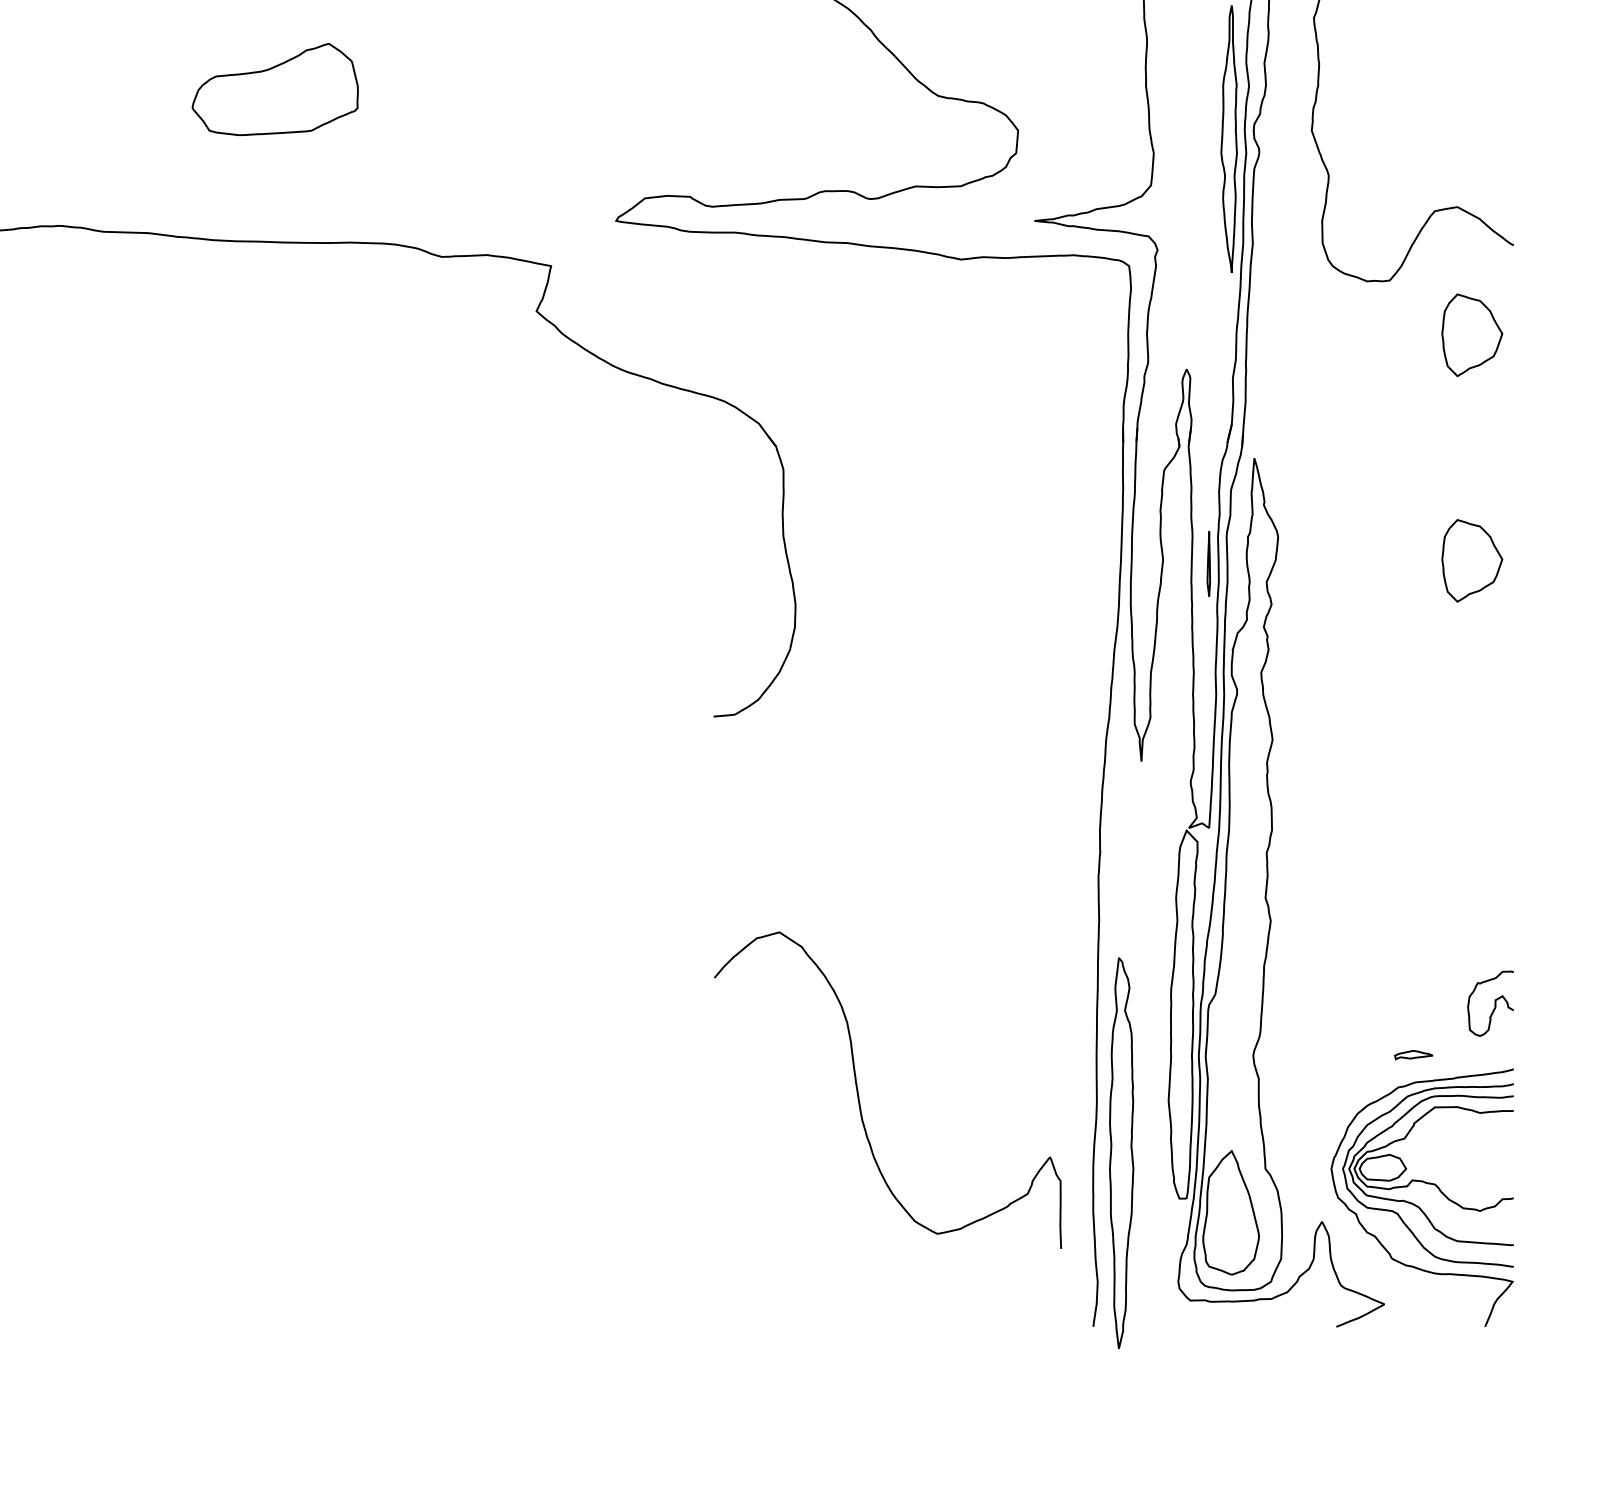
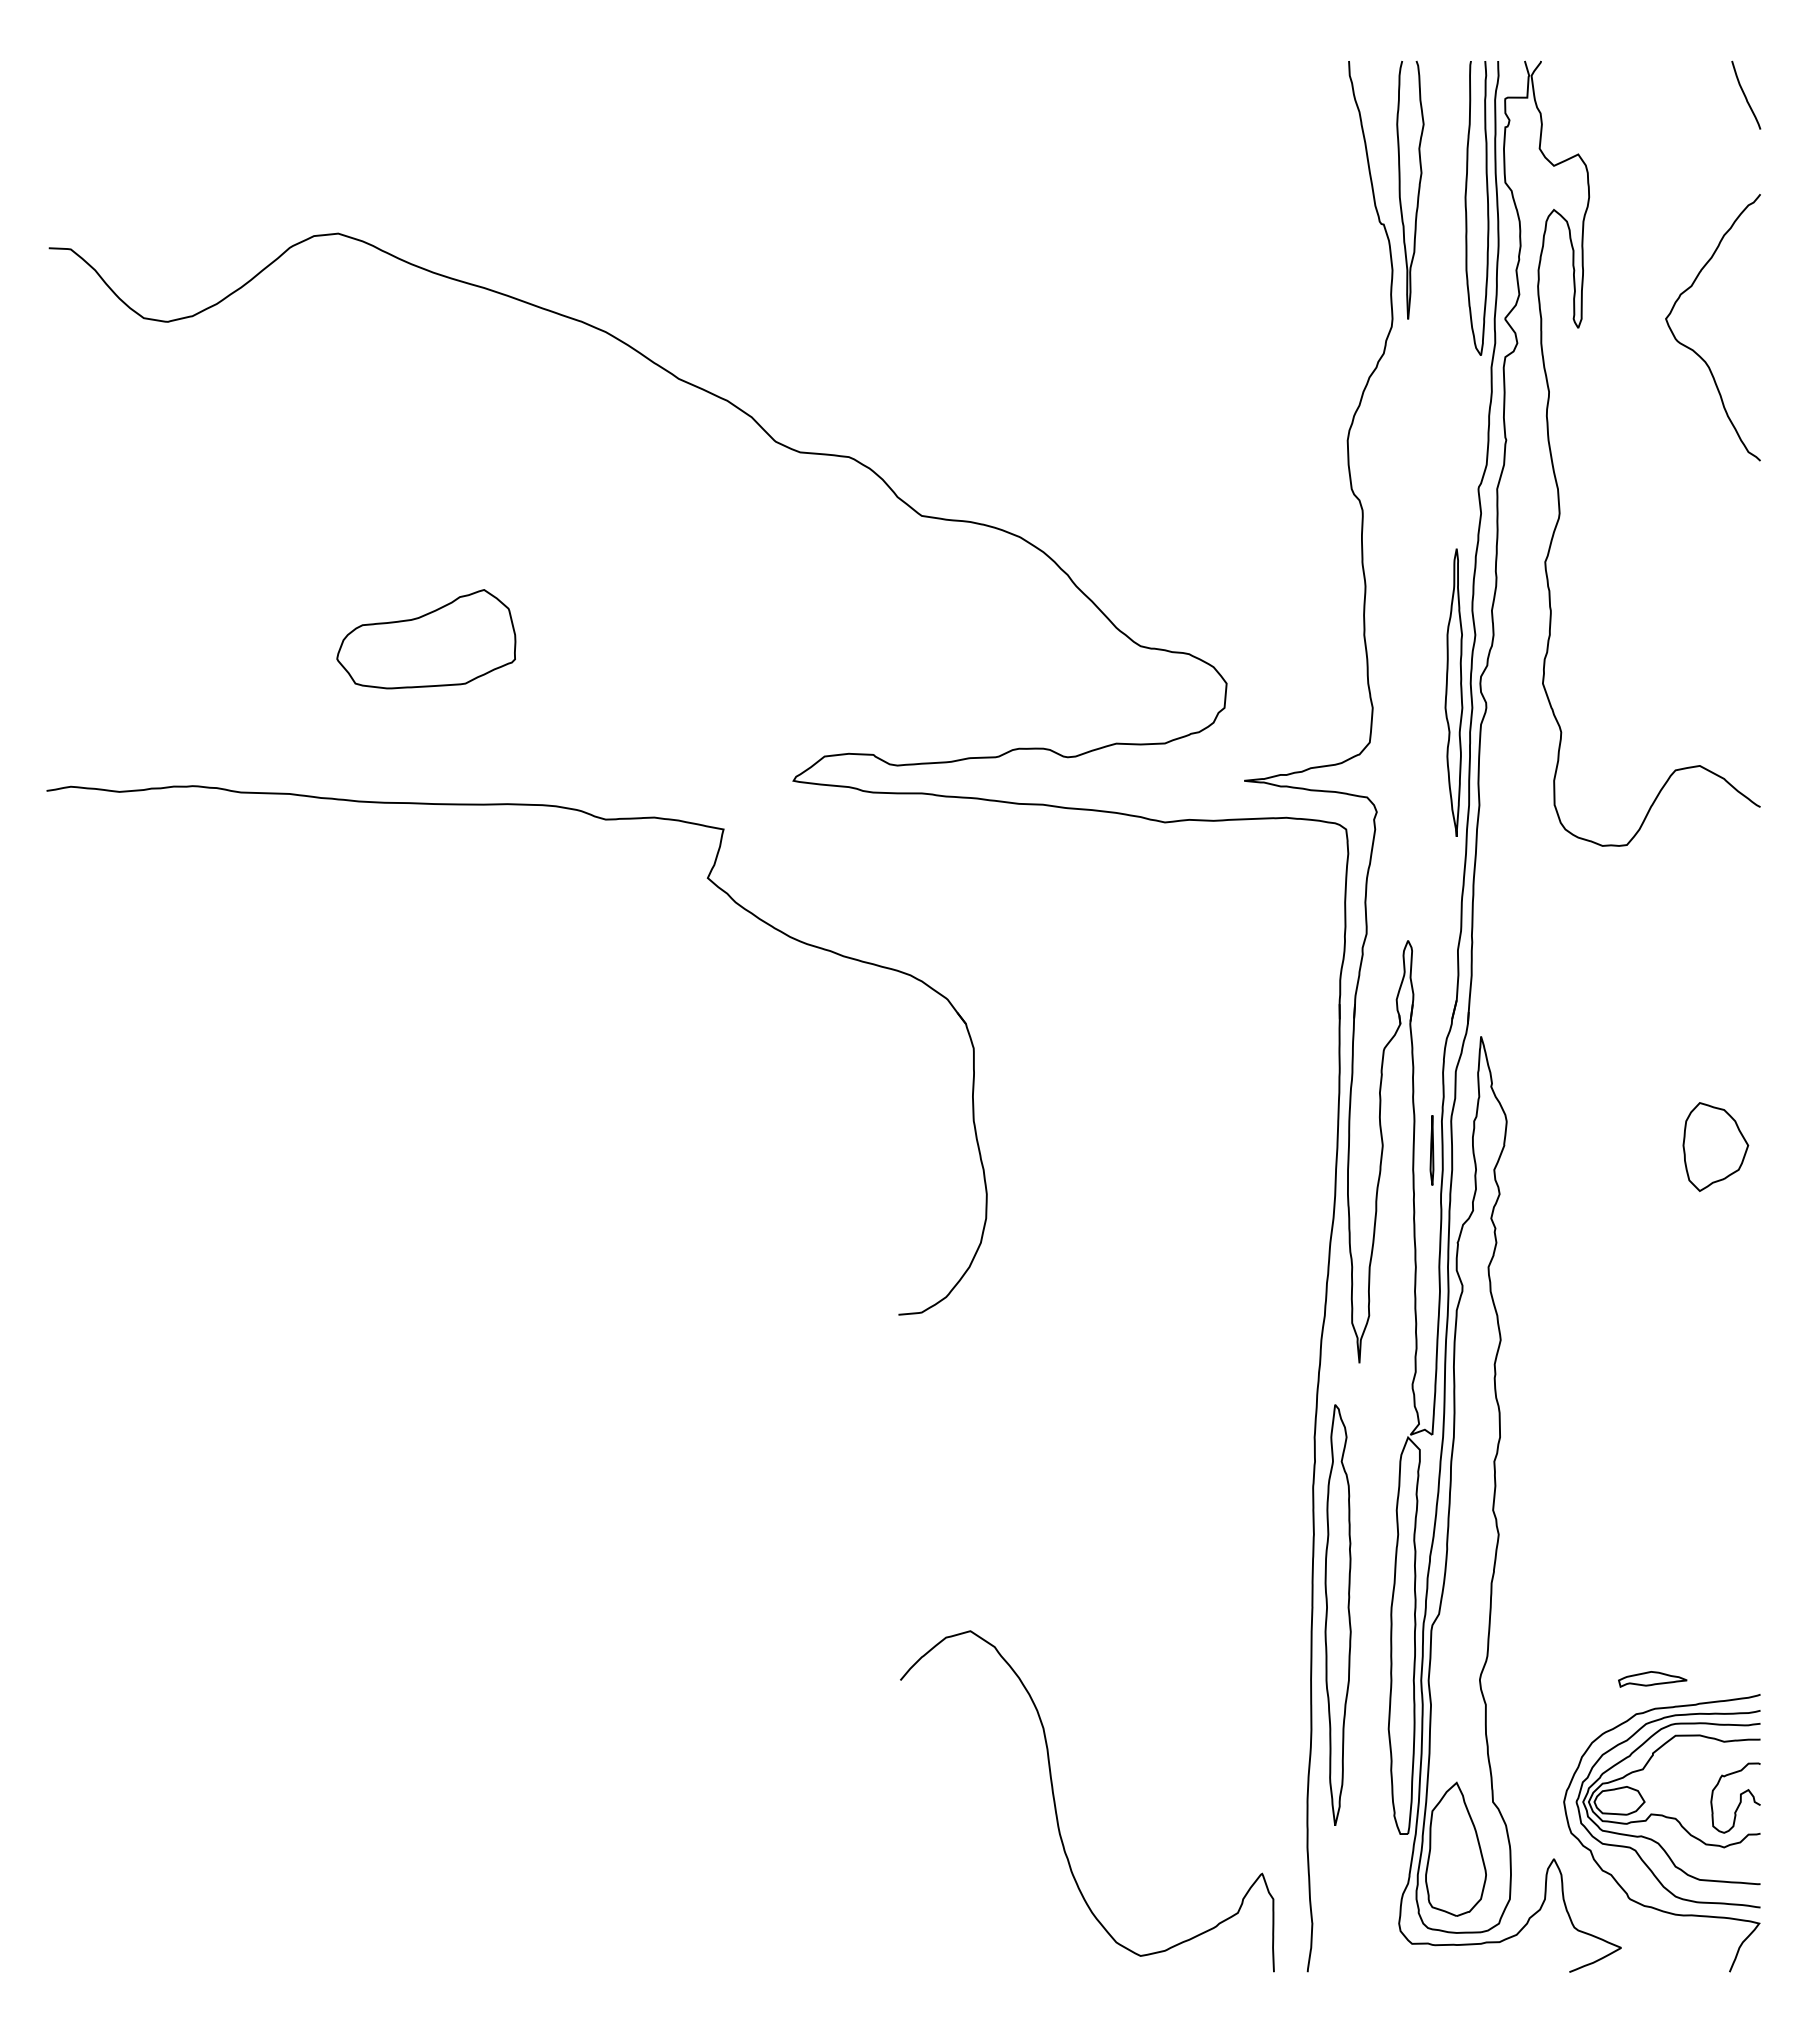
part: (1471, 334) -> (1715, 903), removed
curve: (1494, 1004) -> (1739, 1798), moved
part: (1413, 1055) -> (1652, 1679), size x1.67
curve: (859, 1095) -> (1056, 1806), moved
part: (1121, 1152) -> (1337, 1614), moved

